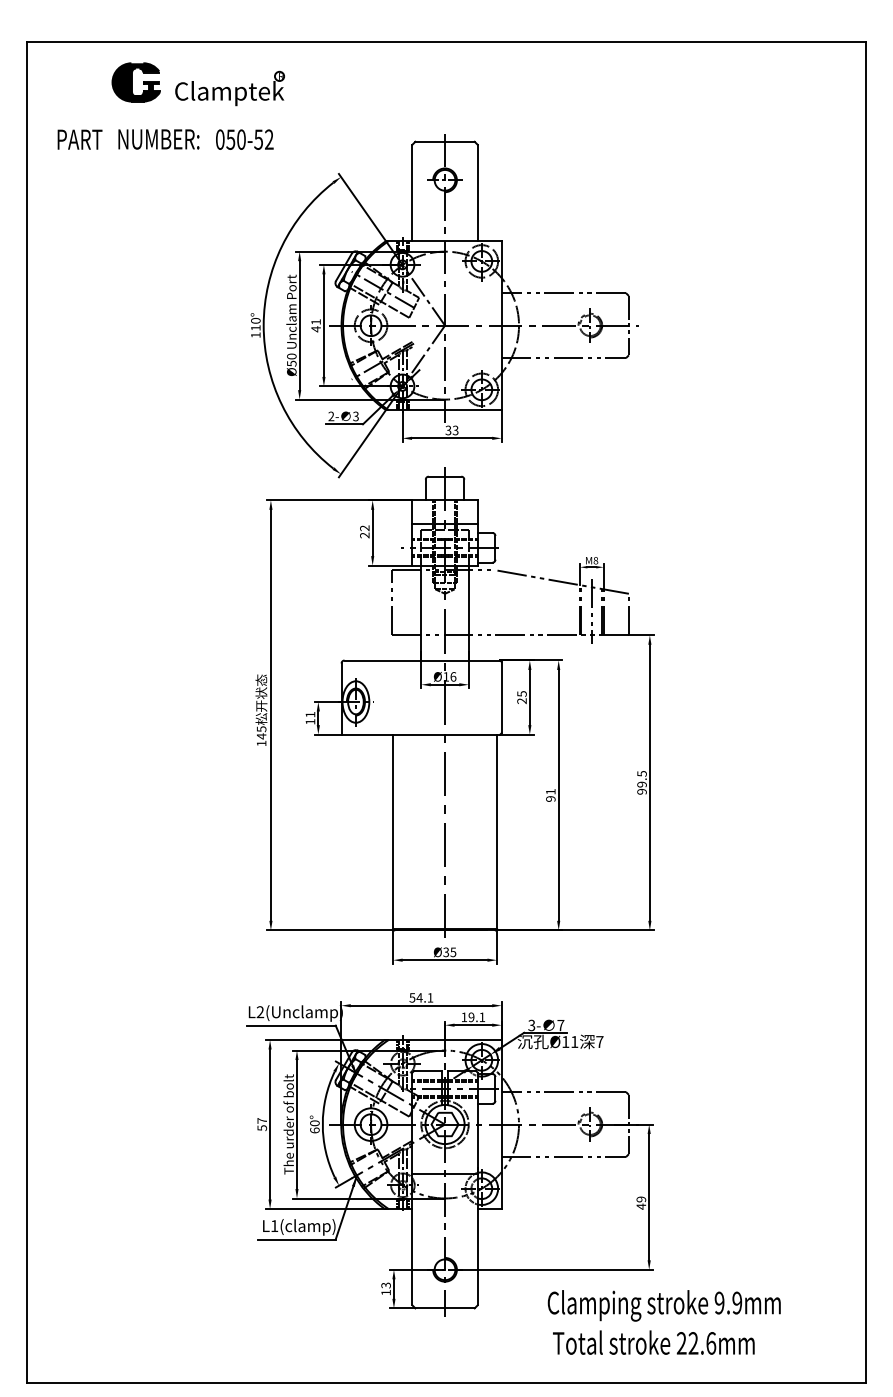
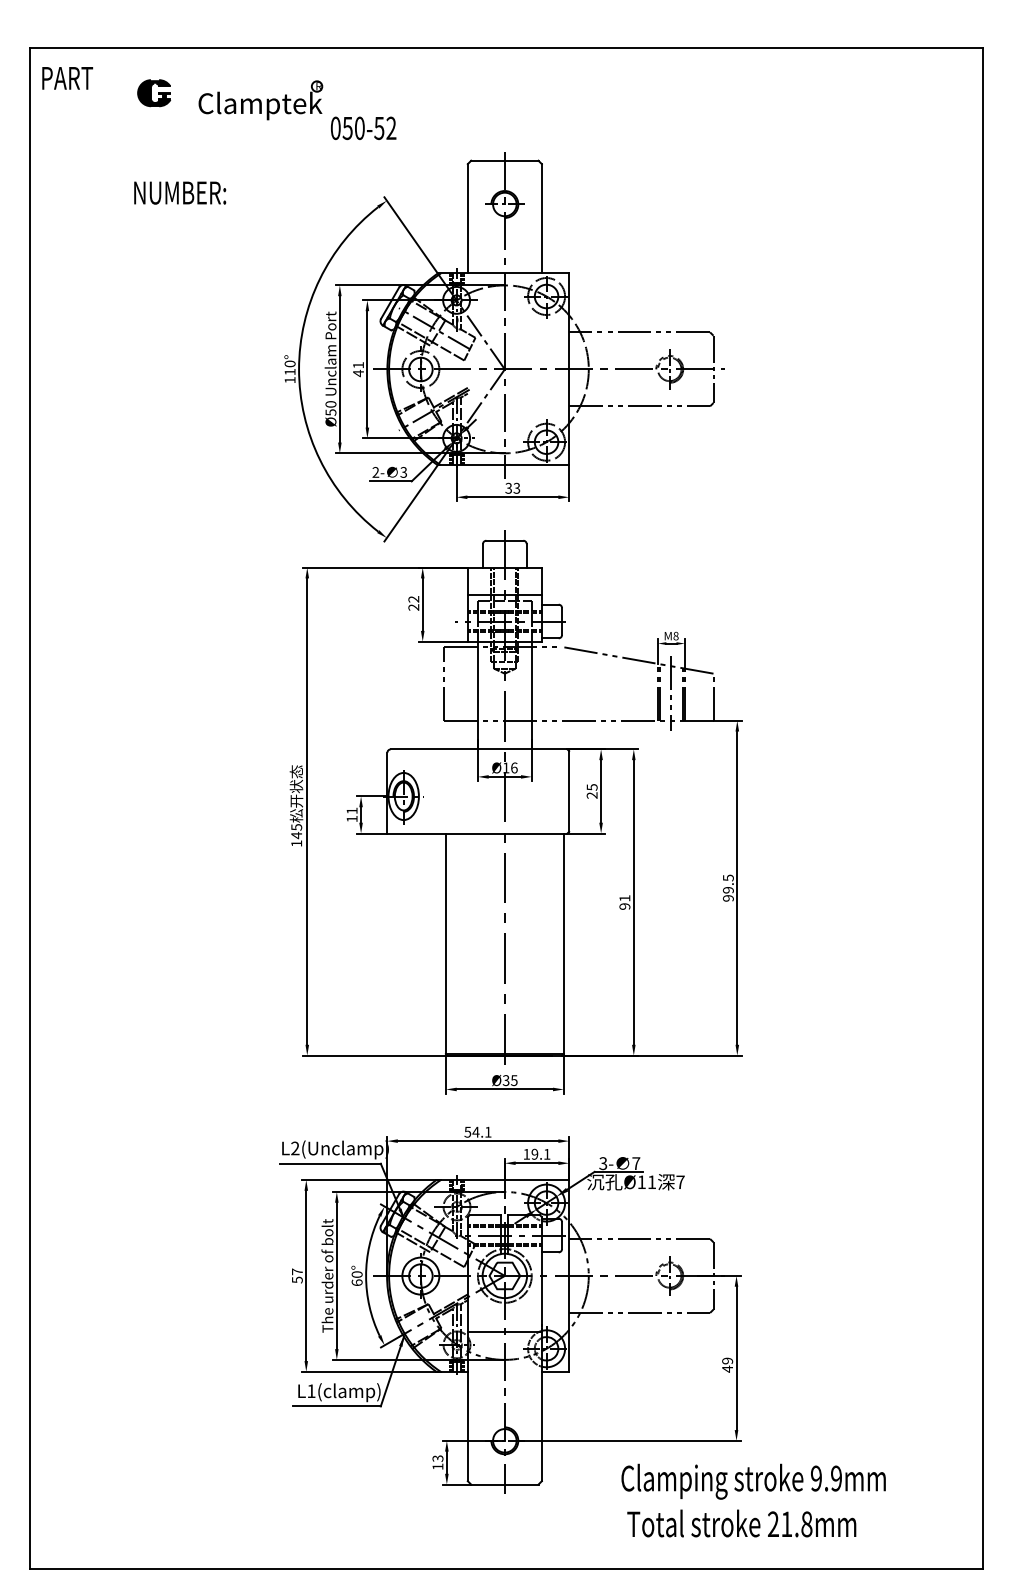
part: (135, 81) -> (153, 92), size x0.6
text: (159, 138) -> (180, 192), moved
text: (79, 139) -> (67, 78), moved
text: (244, 139) -> (363, 128), moved
text: (702, 1343) -> (796, 1524), 22.6mm -> 21.8mm

